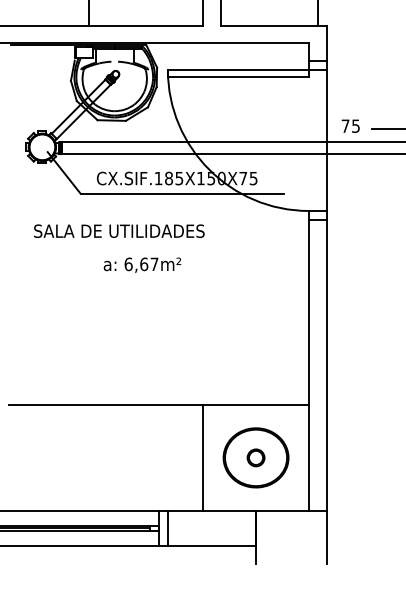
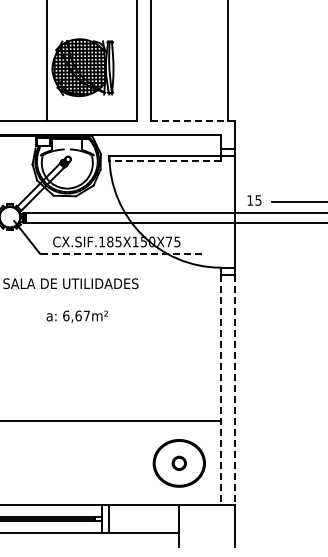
line: (273, 25) -> (193, 120), solid -> dashed
line: (238, 76) -> (165, 161), solid -> dashed
text: (345, 126) -> (250, 200), 75 -> 15
line: (181, 193) -> (120, 253), solid -> dashed
text: (141, 264) -> (76, 316), moved
line: (309, 365) -> (221, 390), solid -> dashed
line: (326, 365) -> (235, 390), solid -> dashed
line: (203, 458) -> (137, 463), removed

